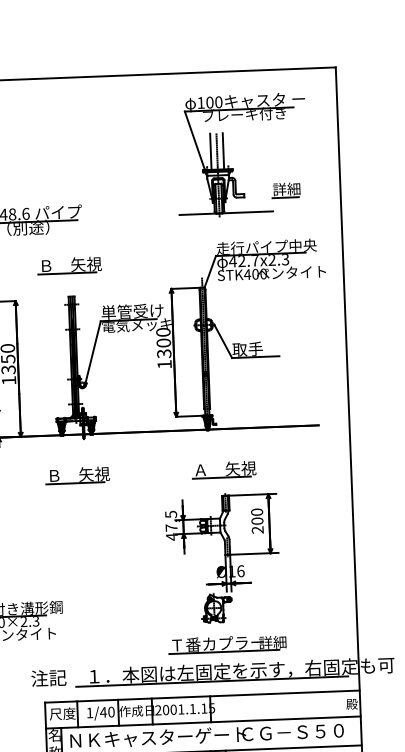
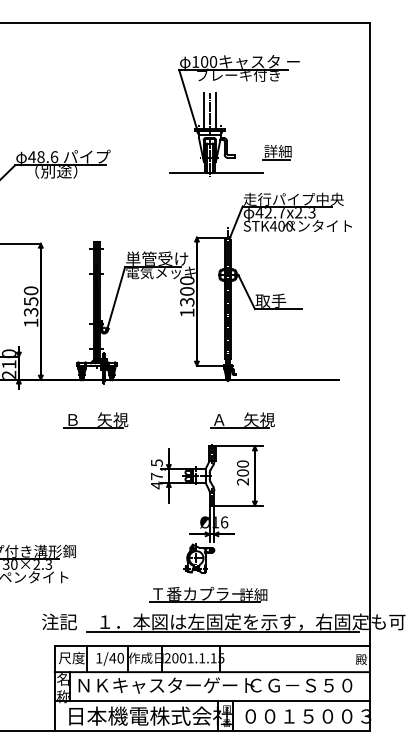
part: (233, 168) -> (225, 128), moved
part: (69, 265) -> (95, 210), removed
part: (224, 572) -> (208, 523), moved

